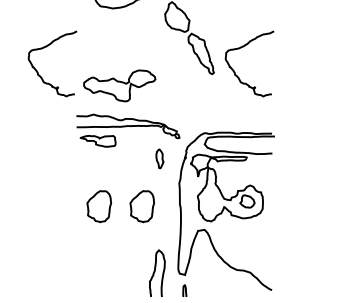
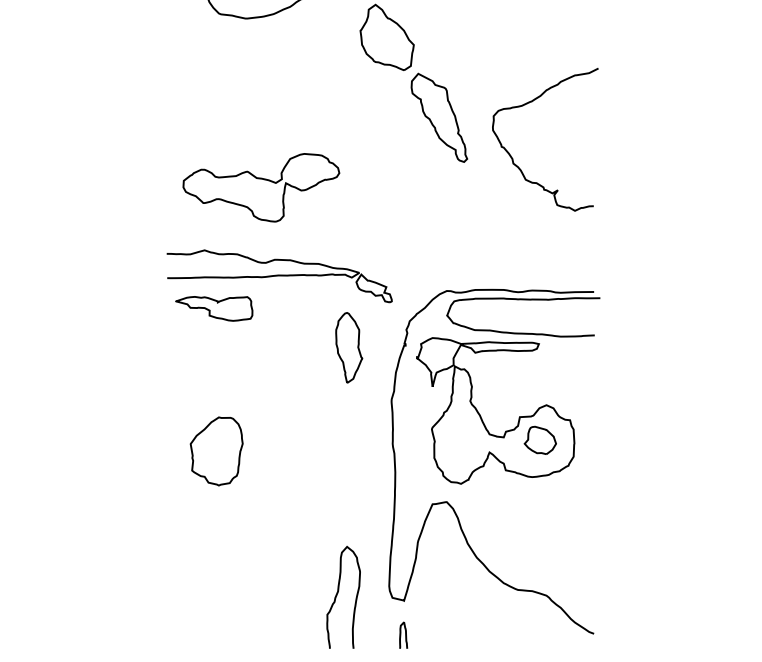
curve: (37, 70) -> (81, 154), removed
part: (159, 158) -> (348, 346), size x1.67
part: (141, 206) -> (308, 451), removed

